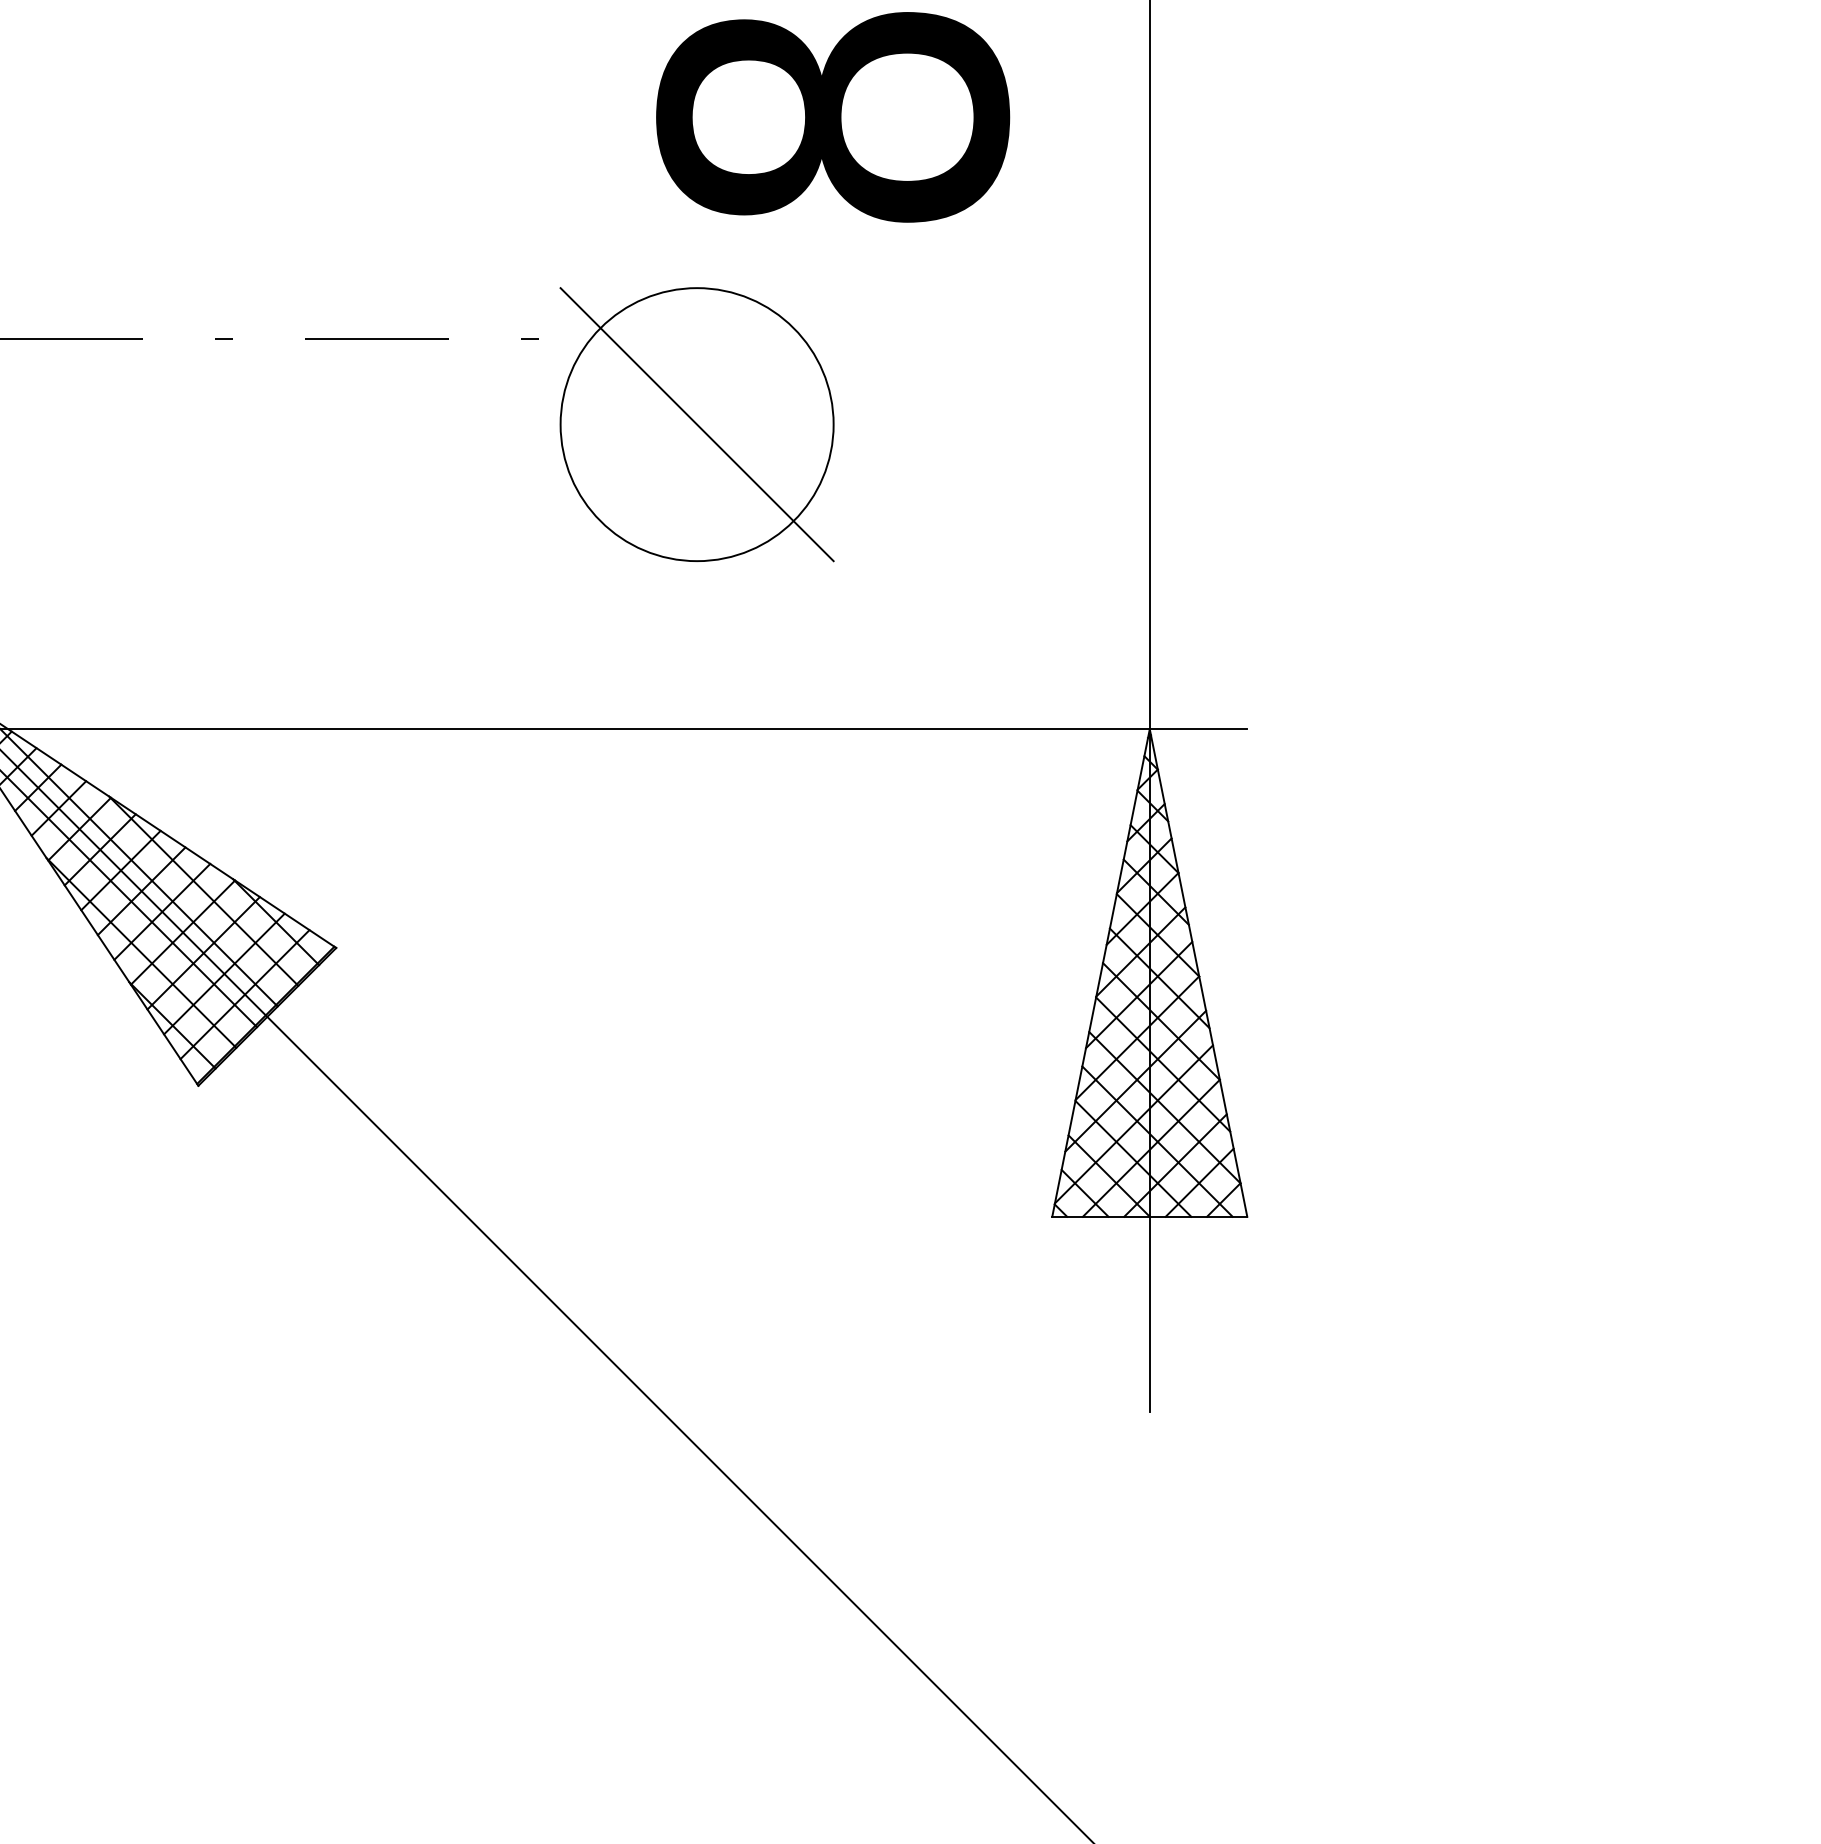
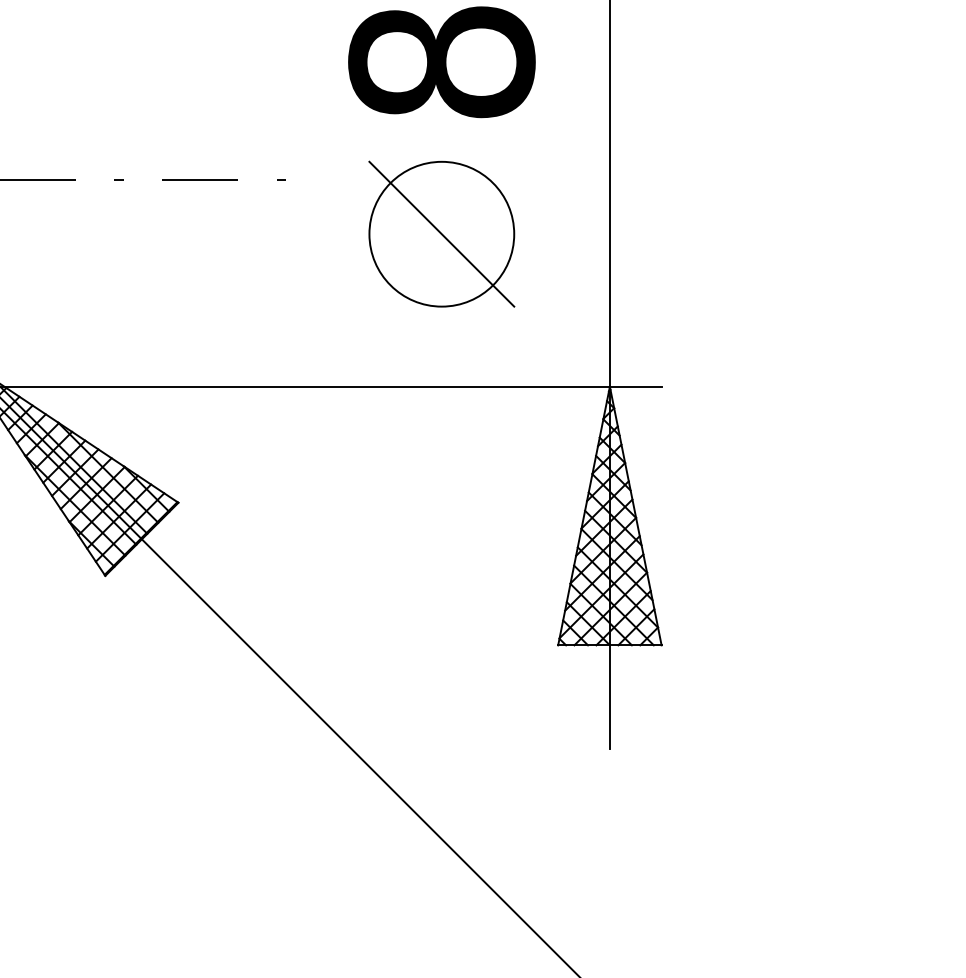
part: (696, 423) -> (441, 233), moved

